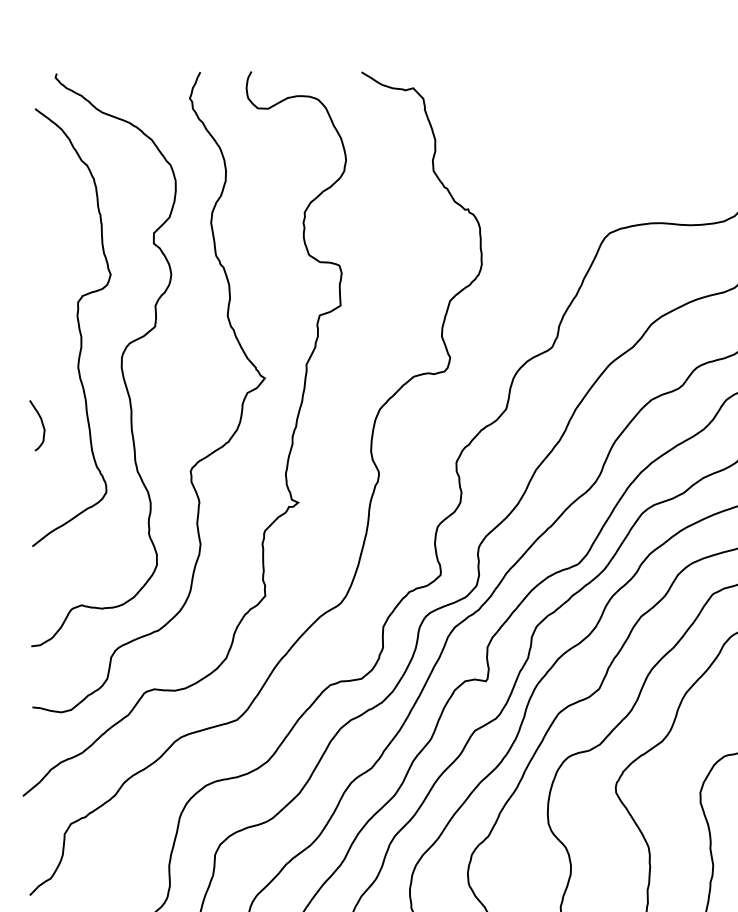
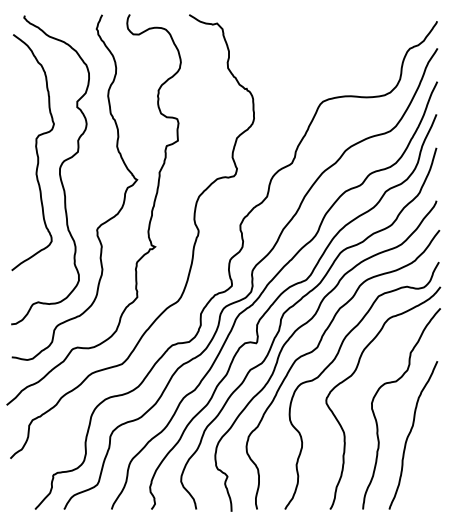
curve: (41, 425) -> (16, 205), removed

